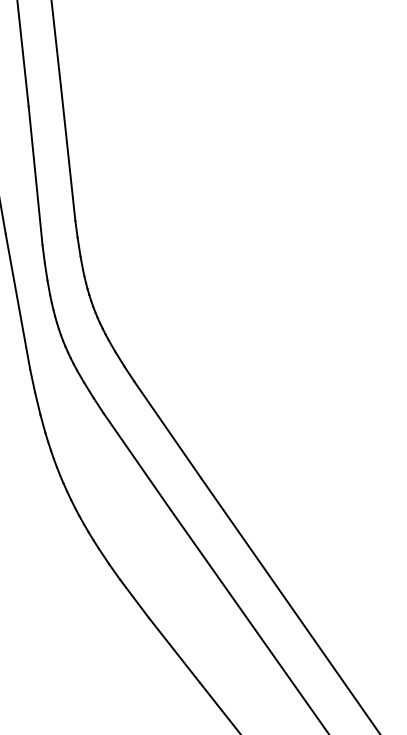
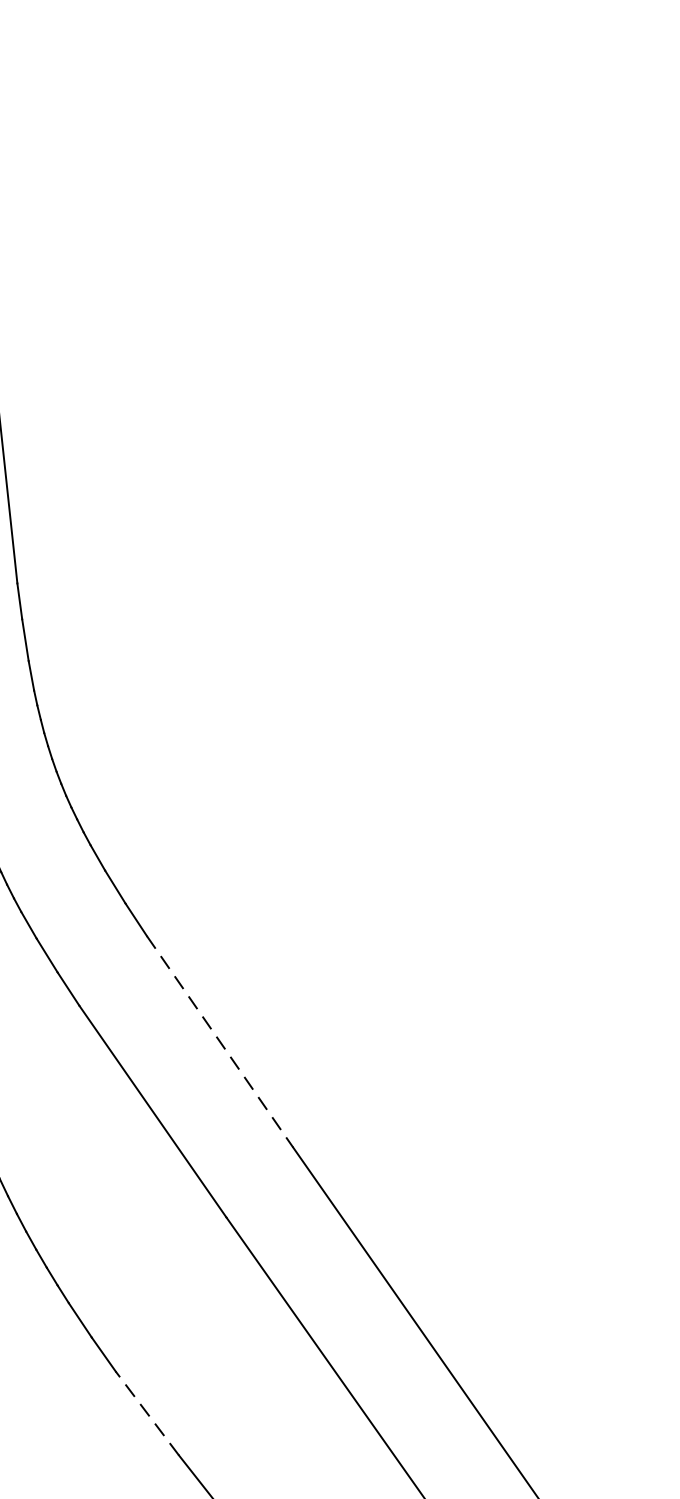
line: (167, 429) -> (219, 1041), solid -> dashed
line: (134, 598) -> (147, 1412), solid -> dashed

